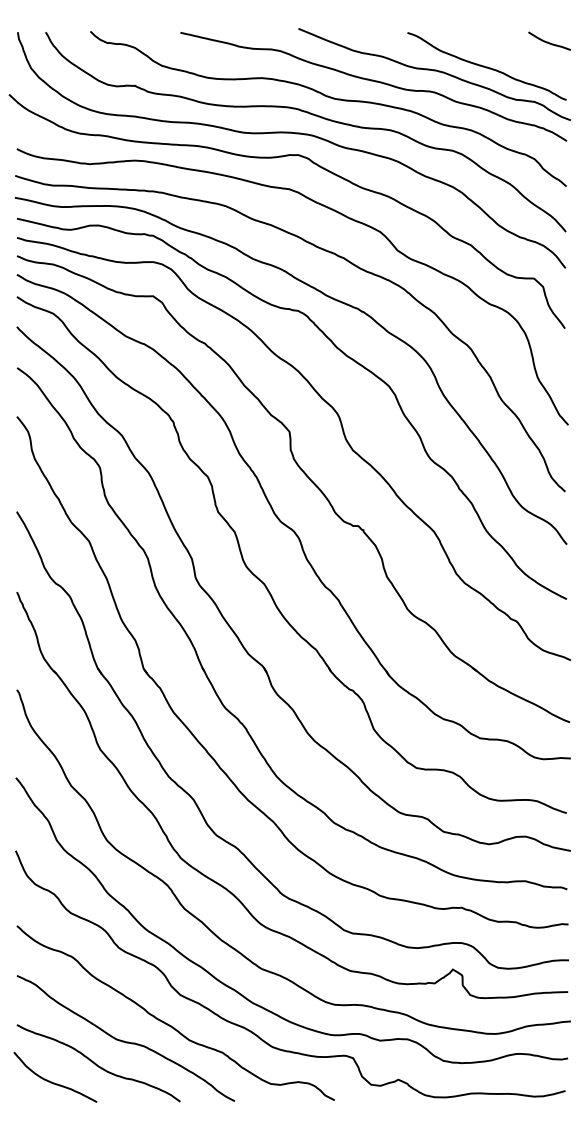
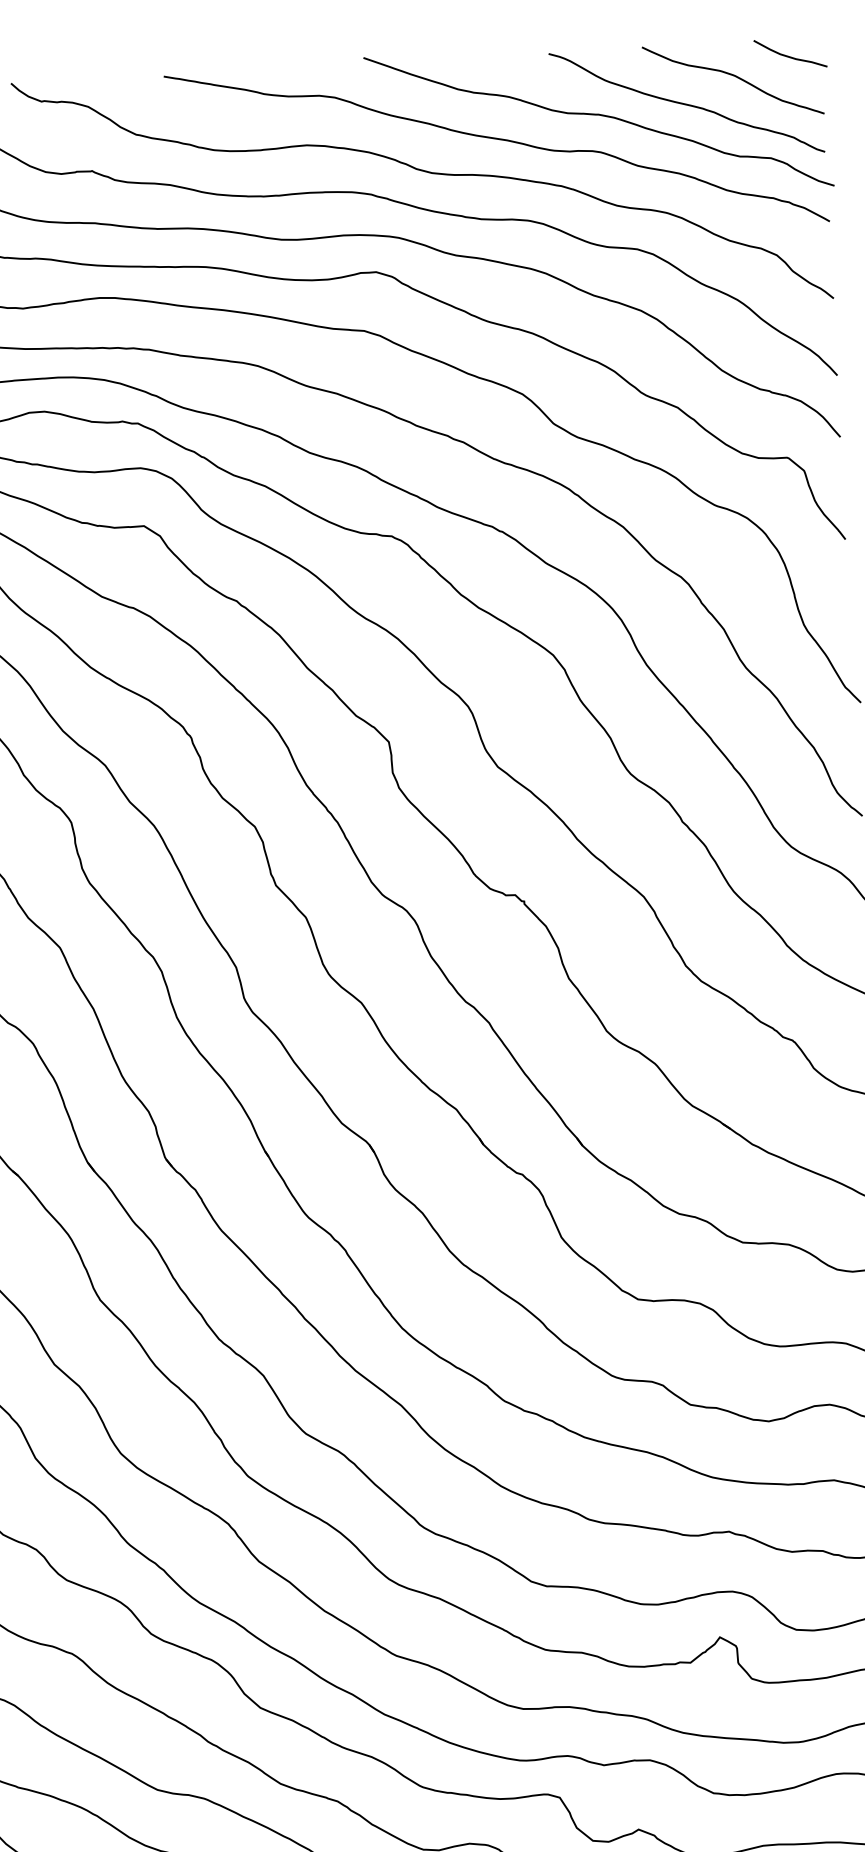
curve: (514, 52) -> (732, 76), added

